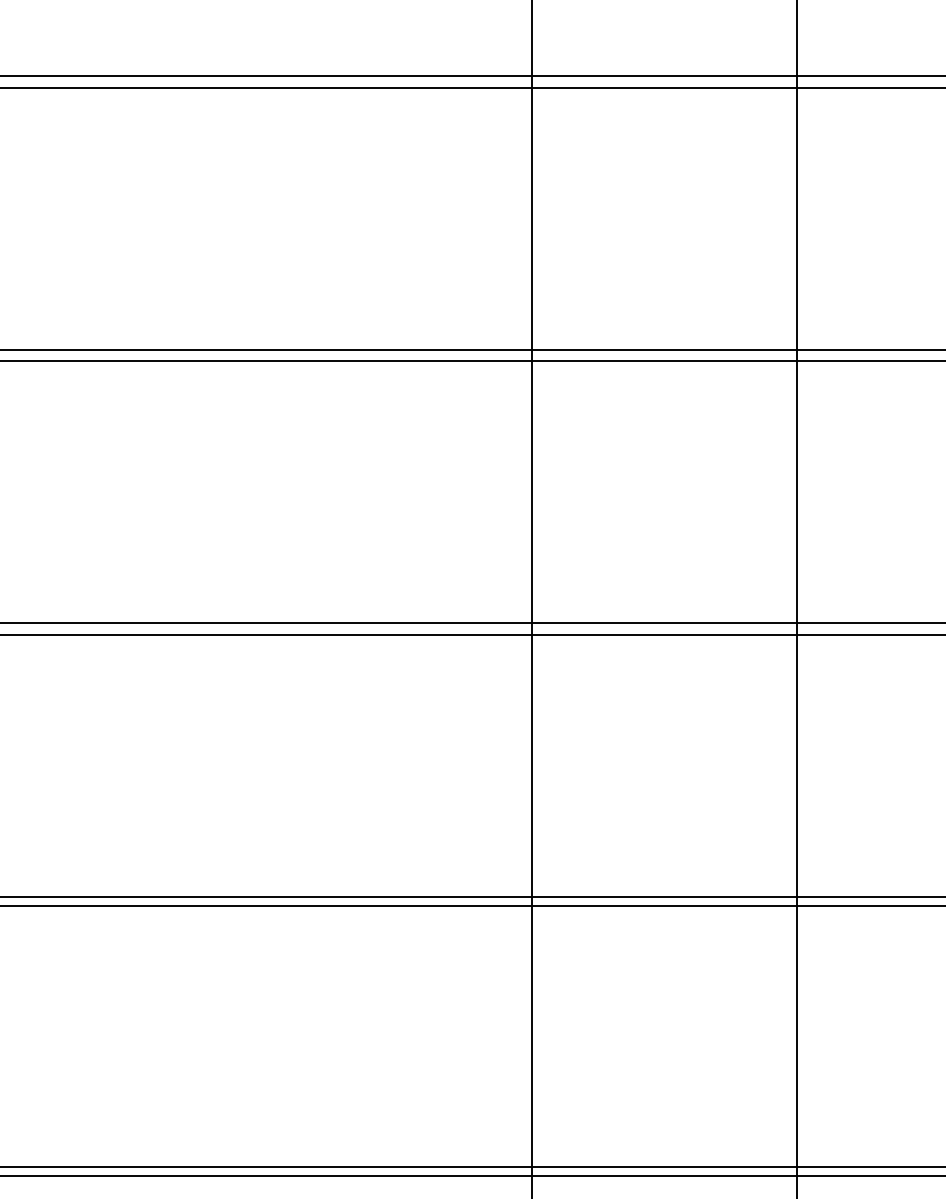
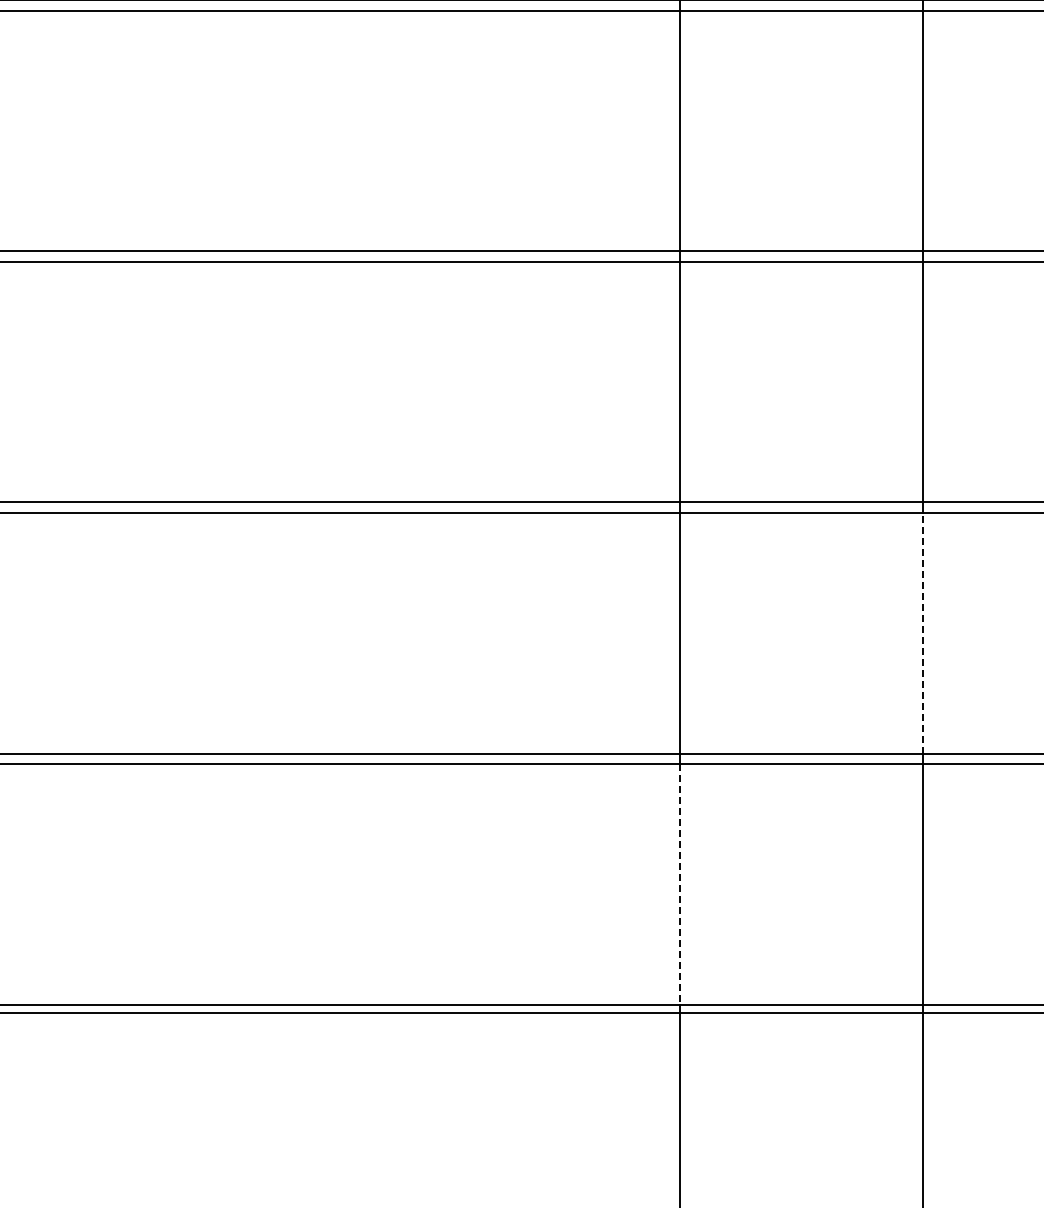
line: (796, 491) -> (922, 632), solid -> dashed
line: (531, 766) -> (679, 885), solid -> dashed

